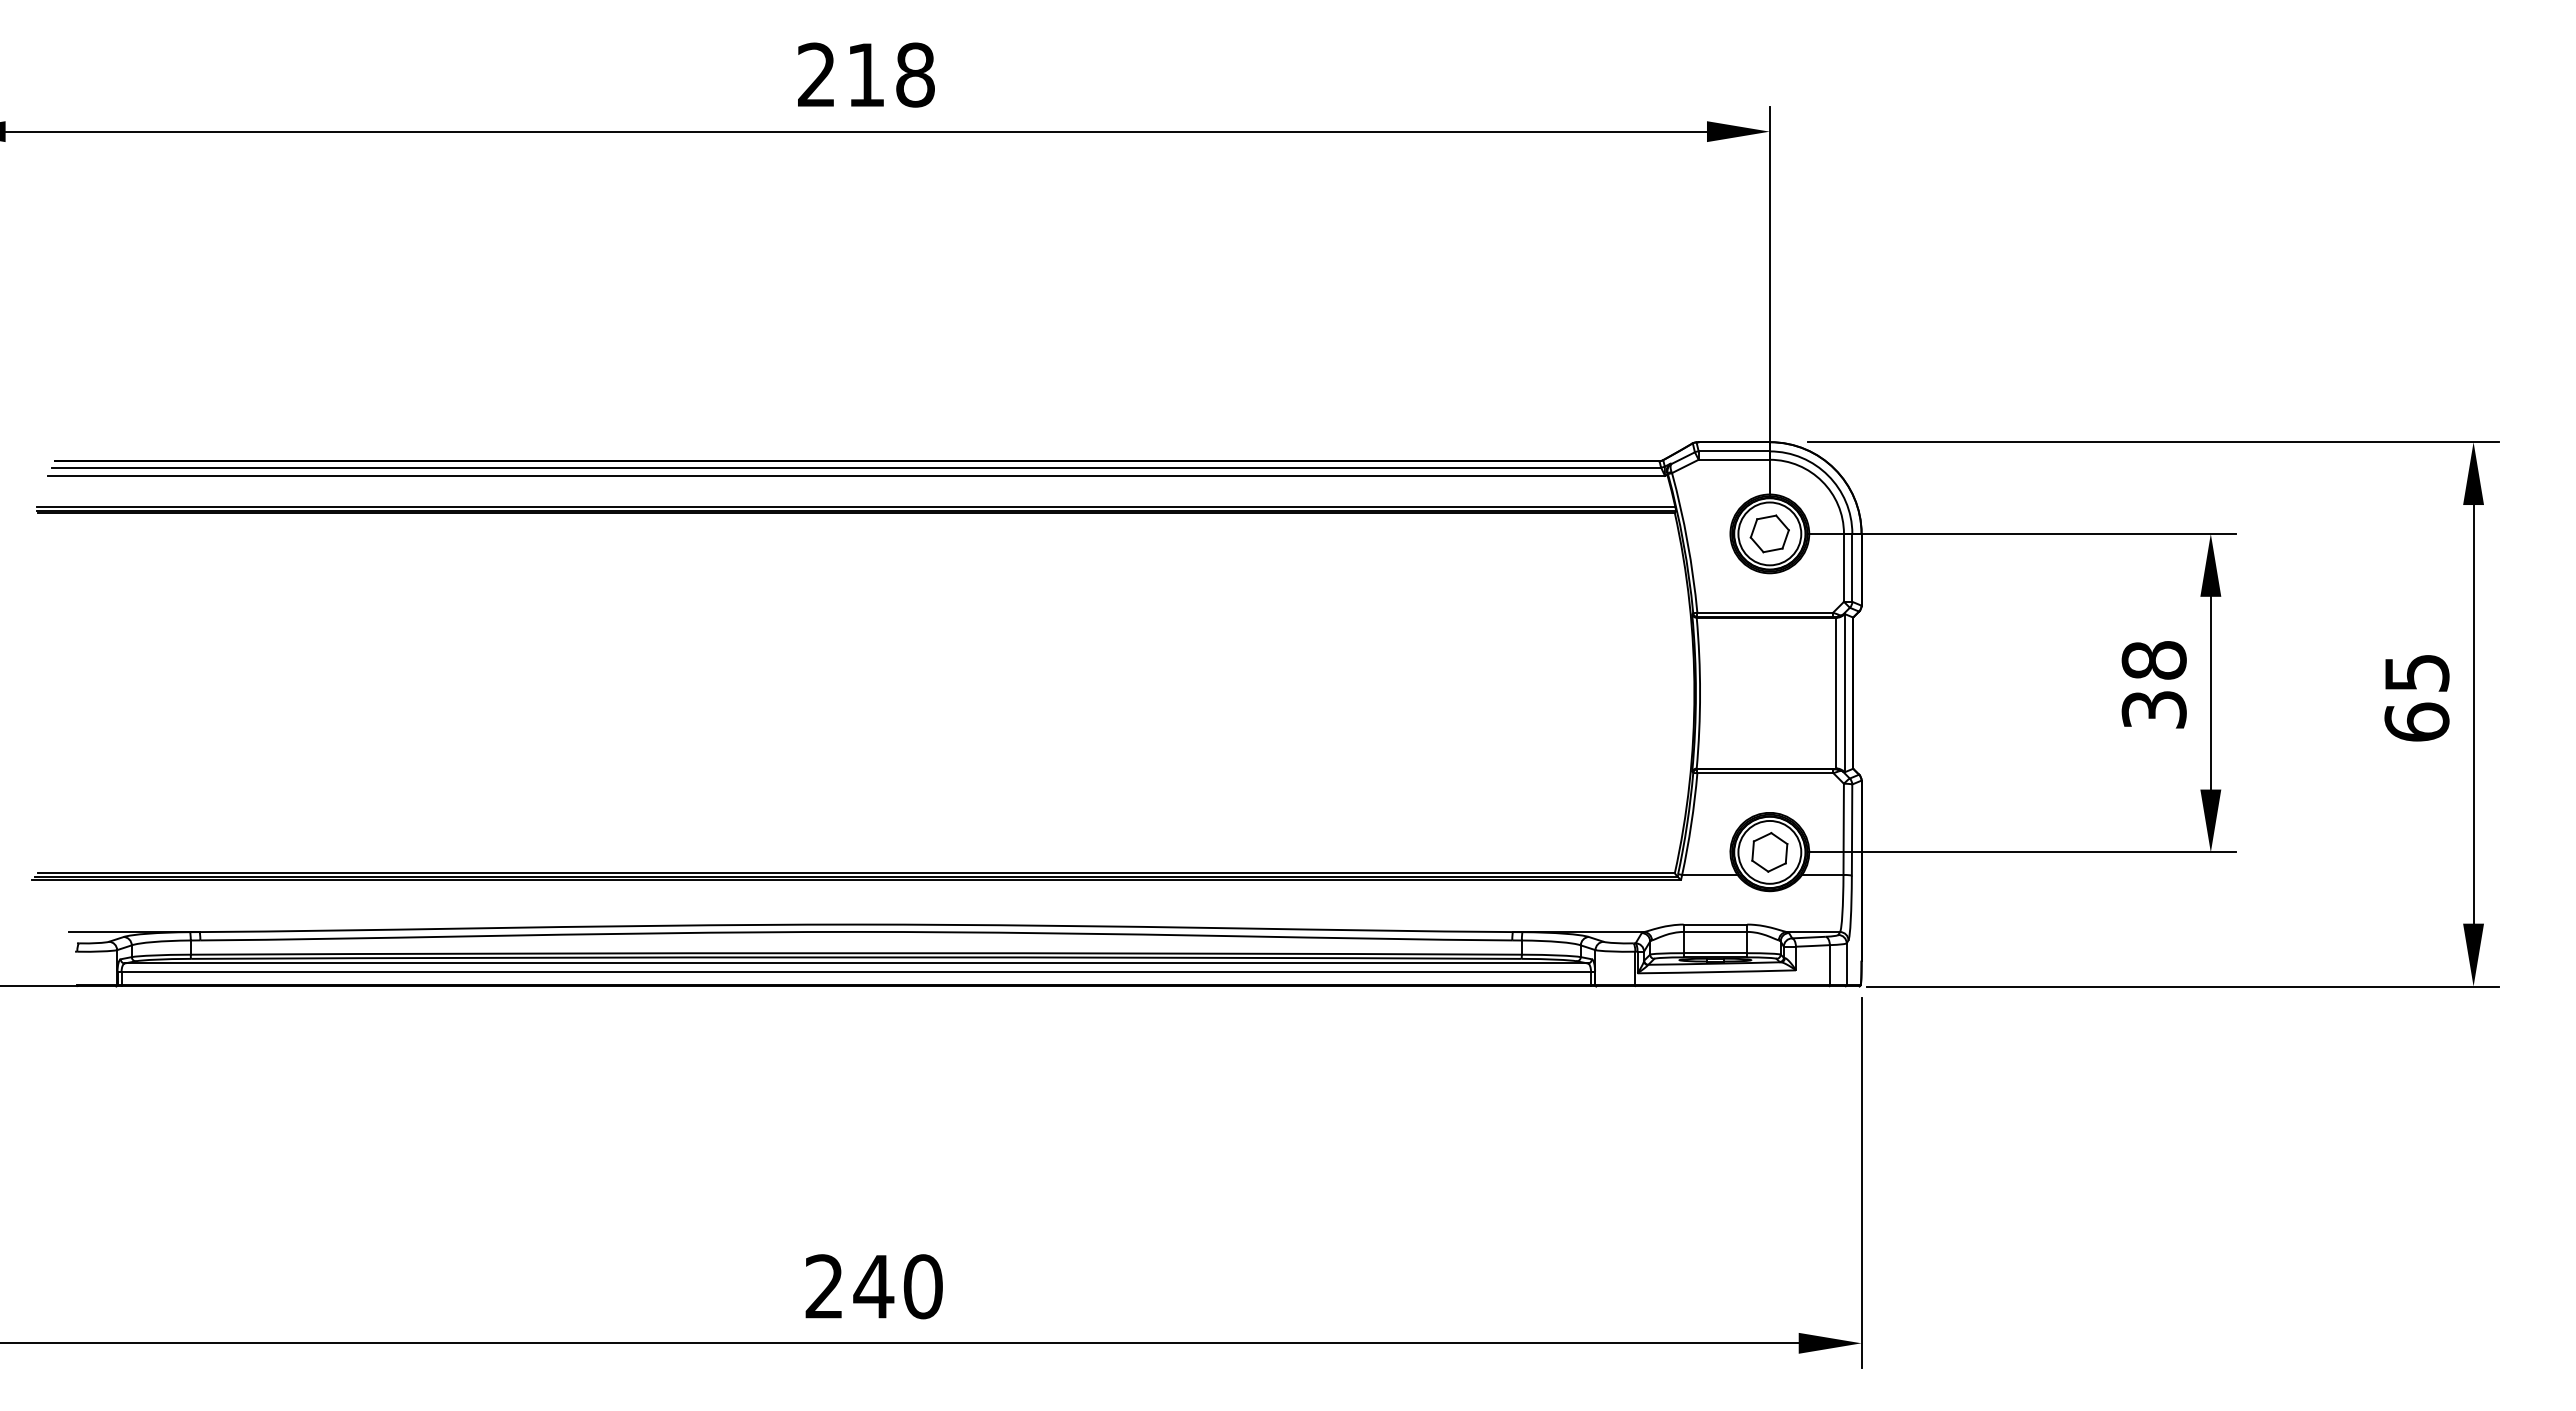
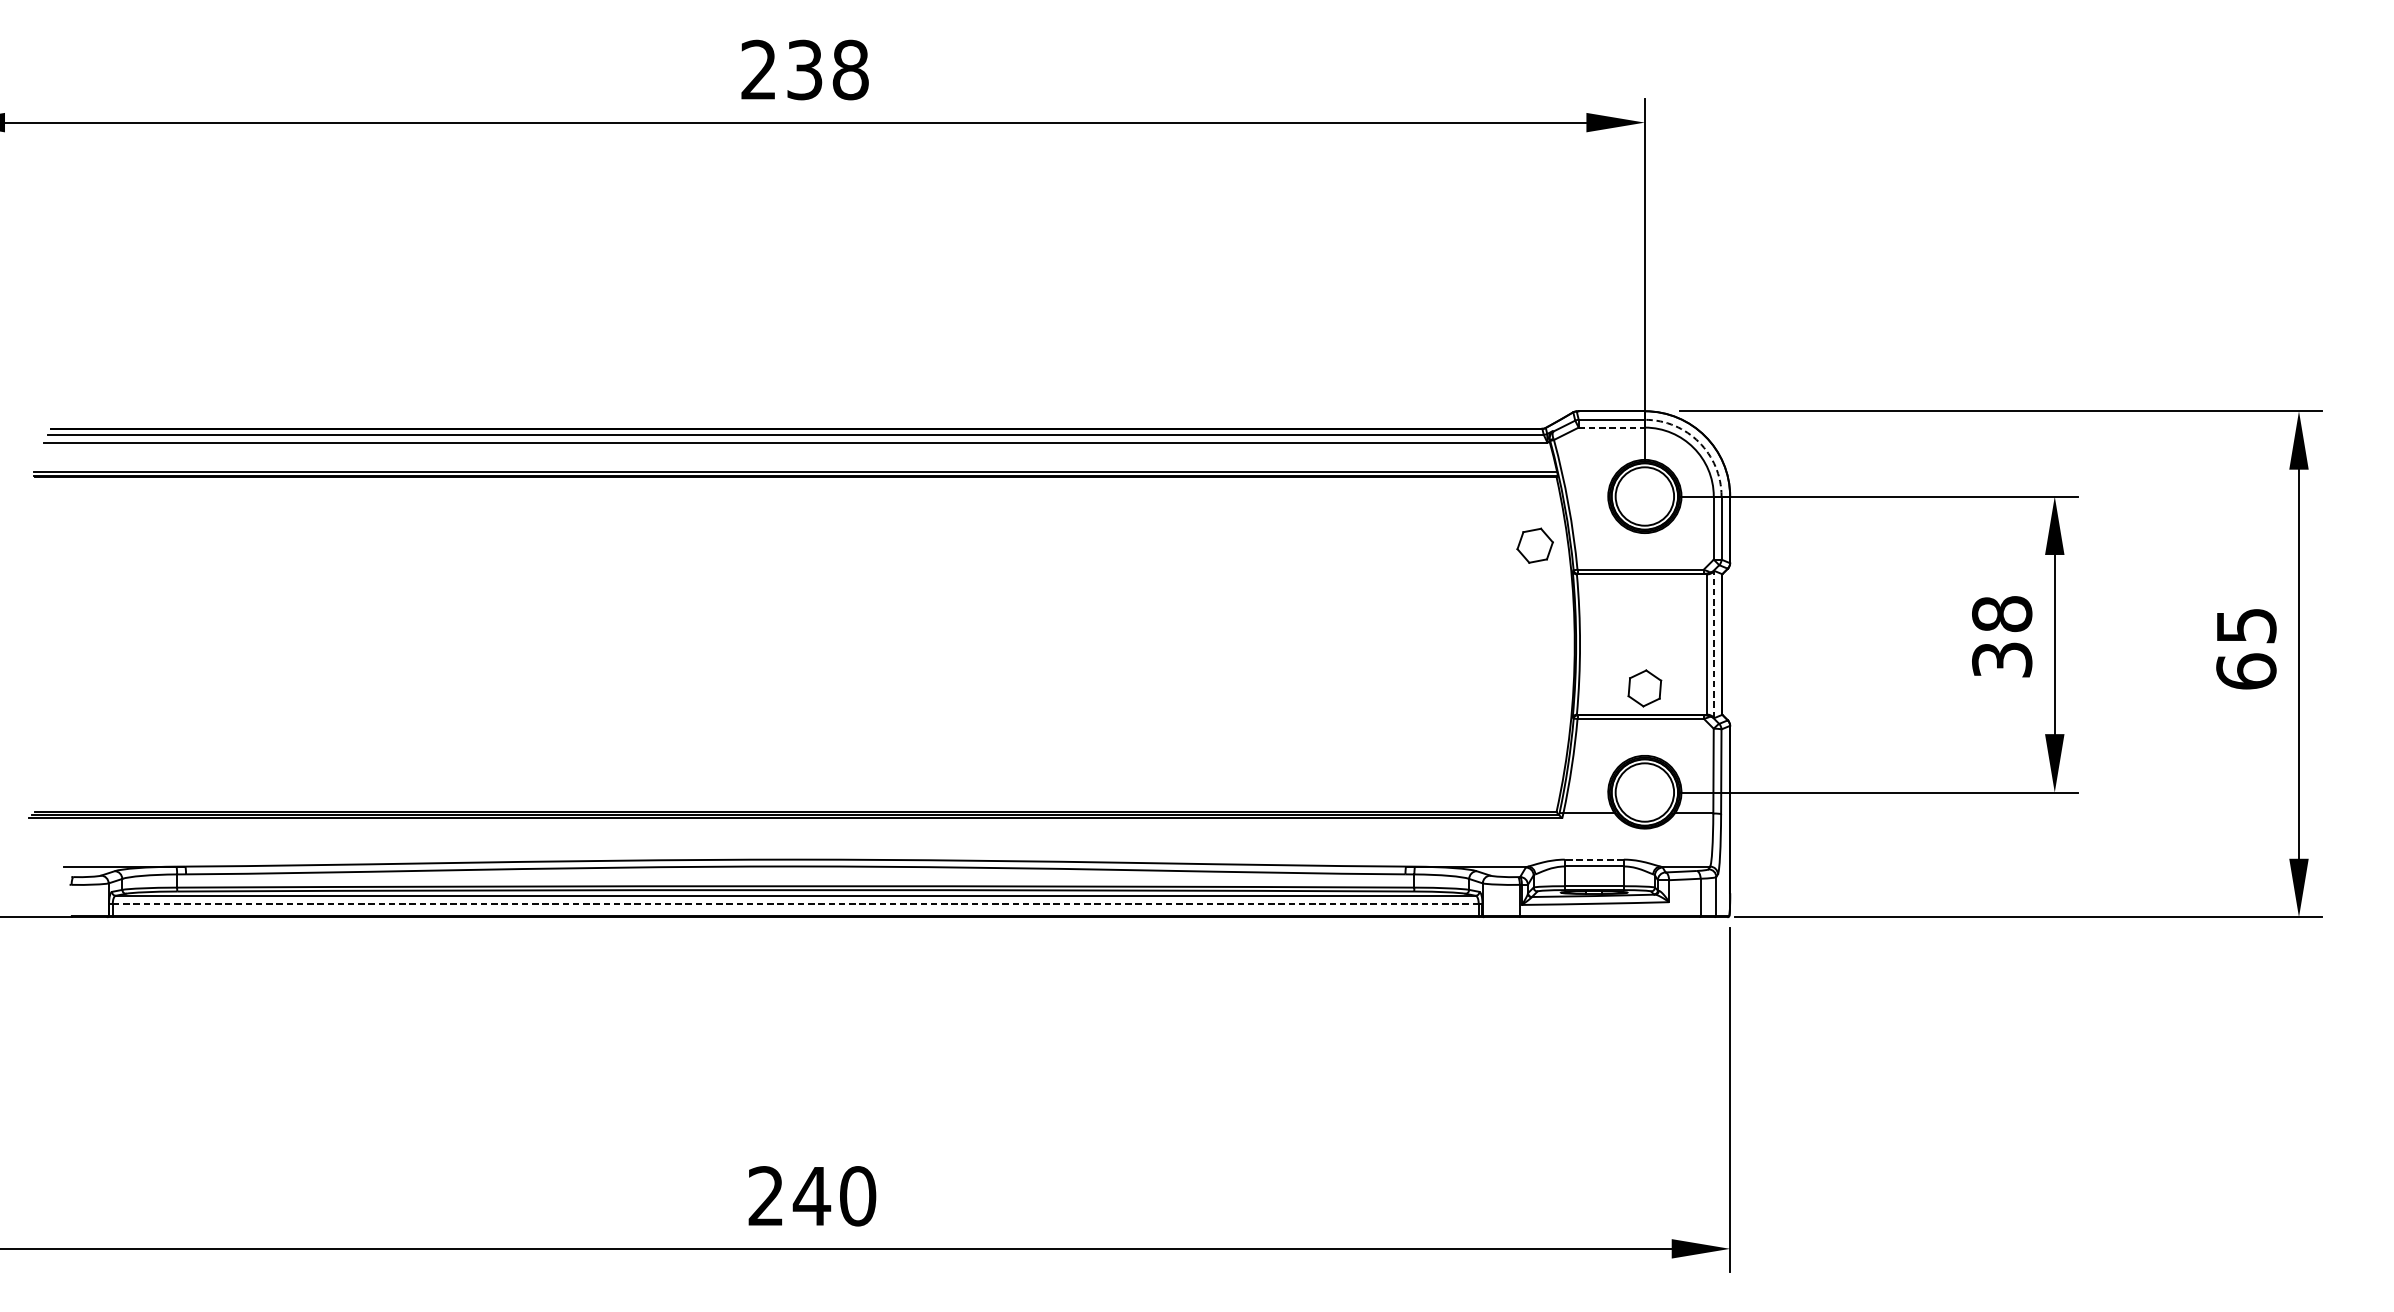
text: (865, 74) -> (804, 69), 218 -> 238
line: (1734, 459) -> (1612, 427), solid -> dashed
arc: (1828, 475) -> (1699, 442), solid -> dashed
part: (1769, 533) -> (1534, 545), moved
line: (1844, 692) -> (1714, 643), solid -> dashed
part: (1769, 852) -> (1644, 688), moved
line: (1715, 924) -> (1594, 859), solid -> dashed
line: (856, 971) -> (795, 903), solid -> dashed

